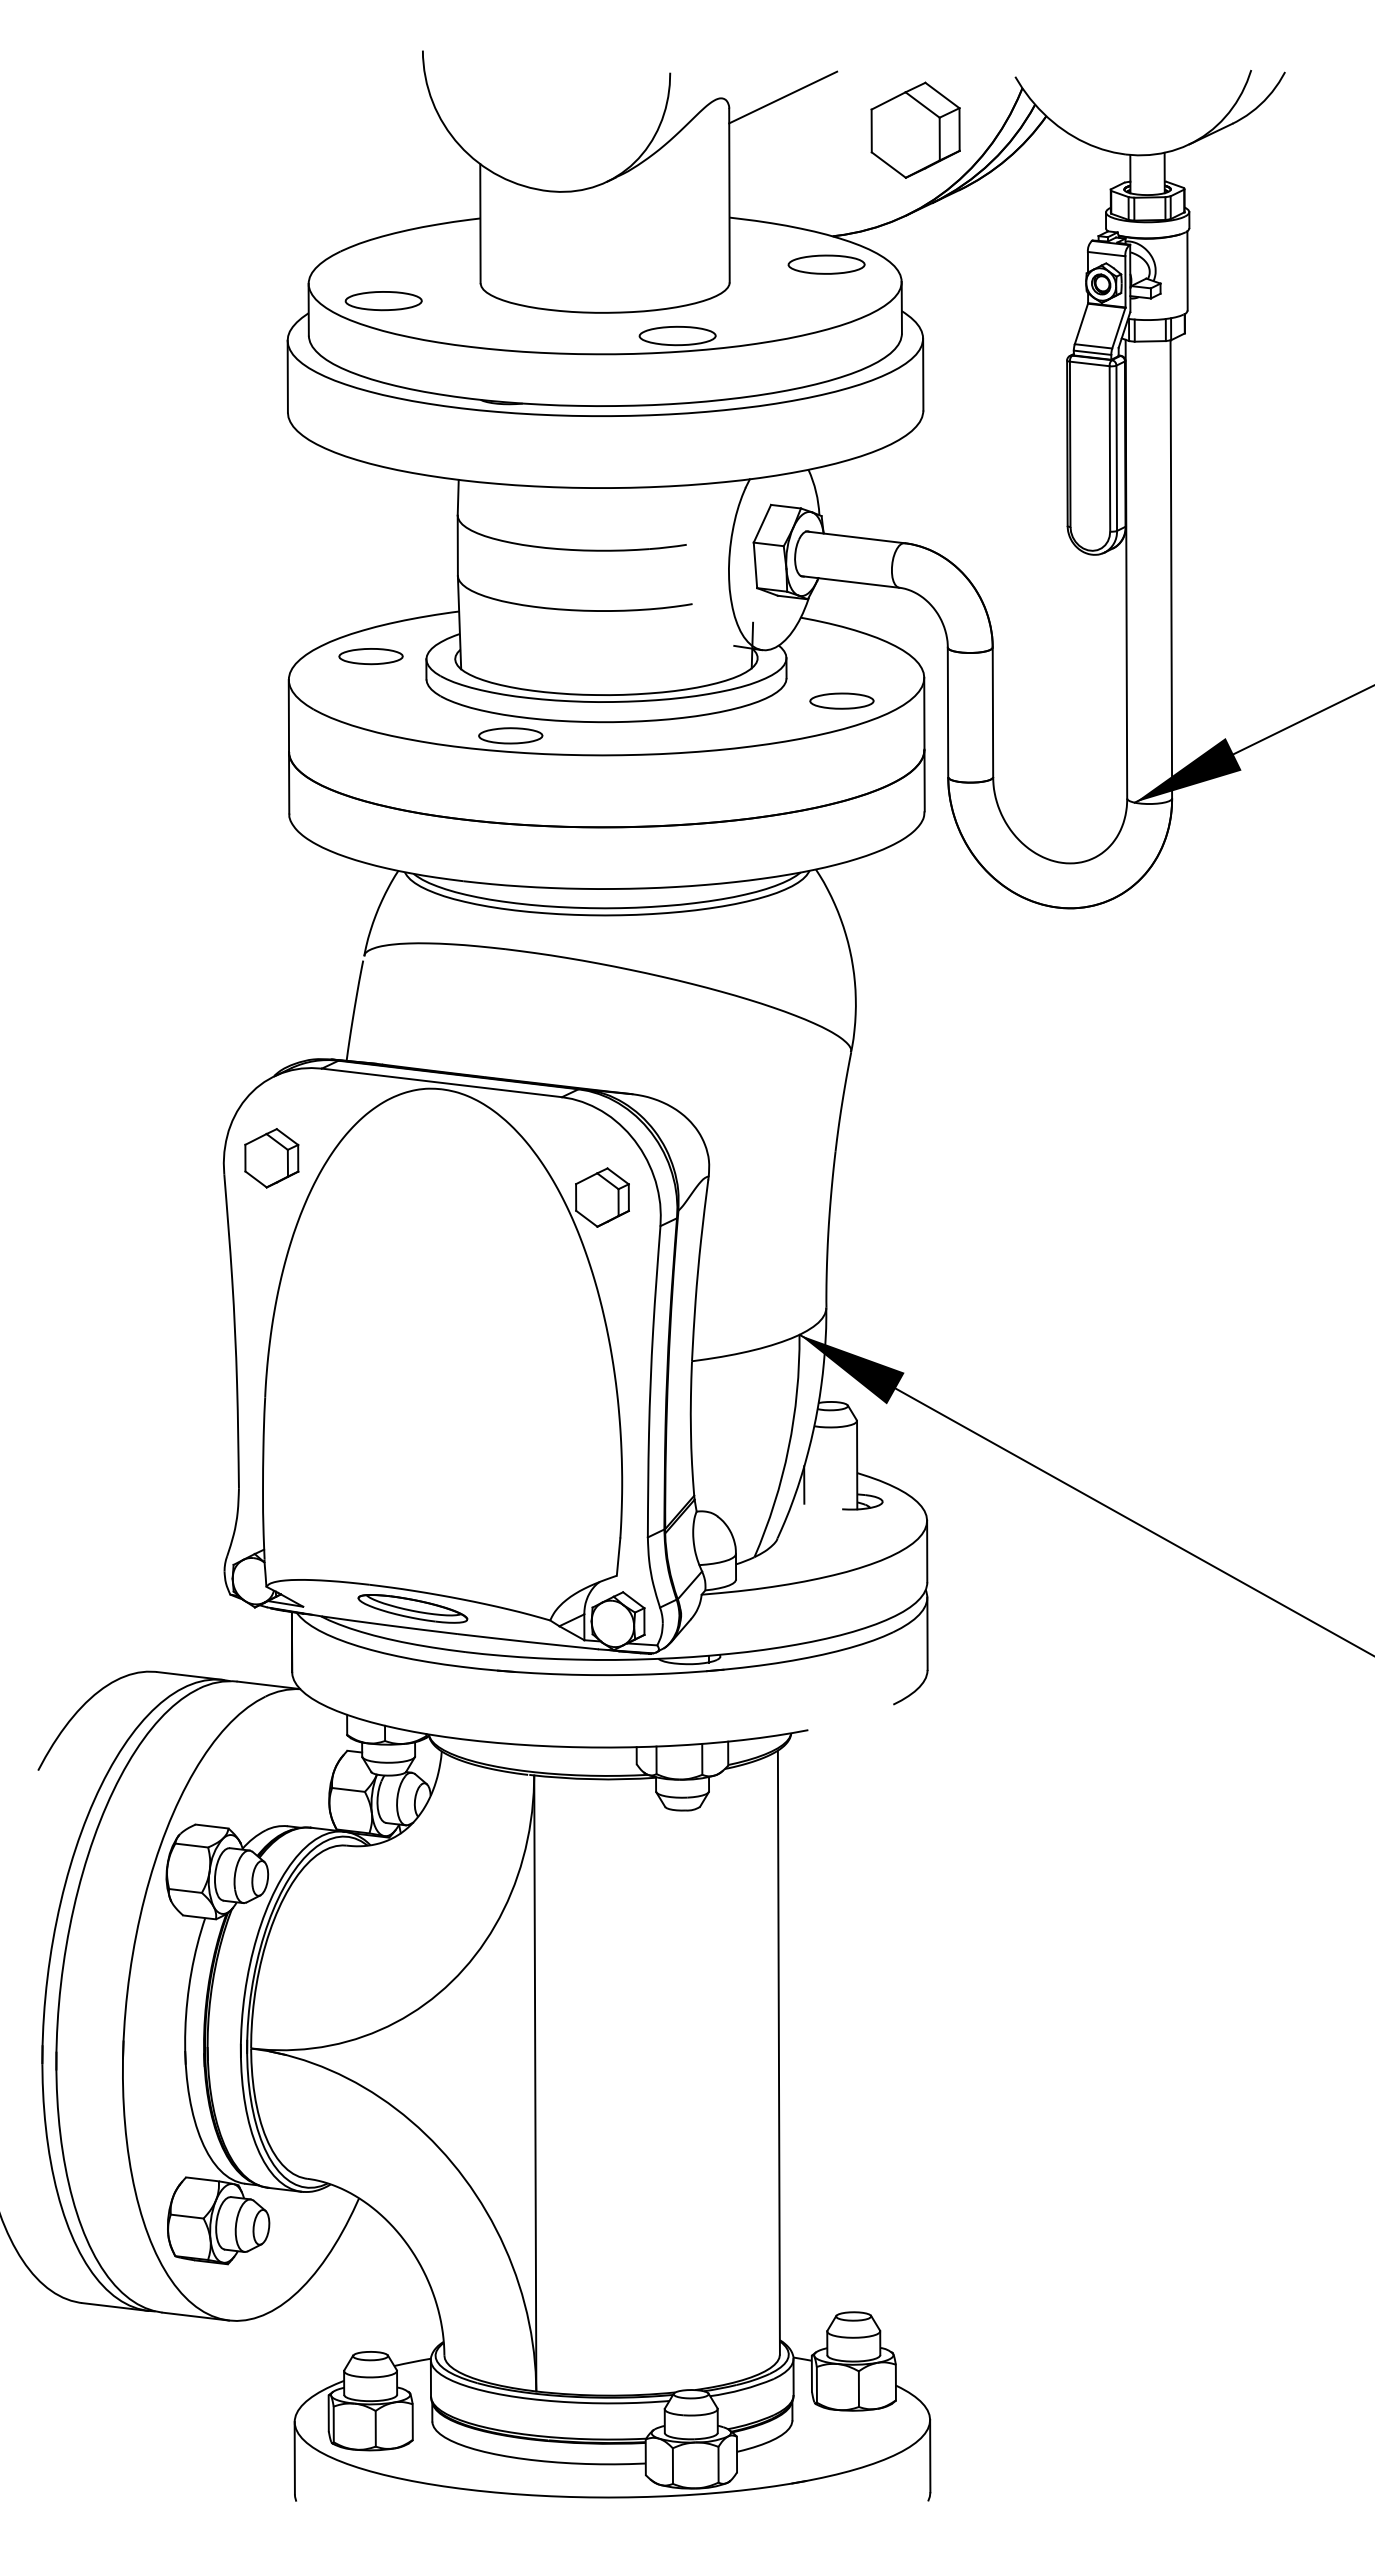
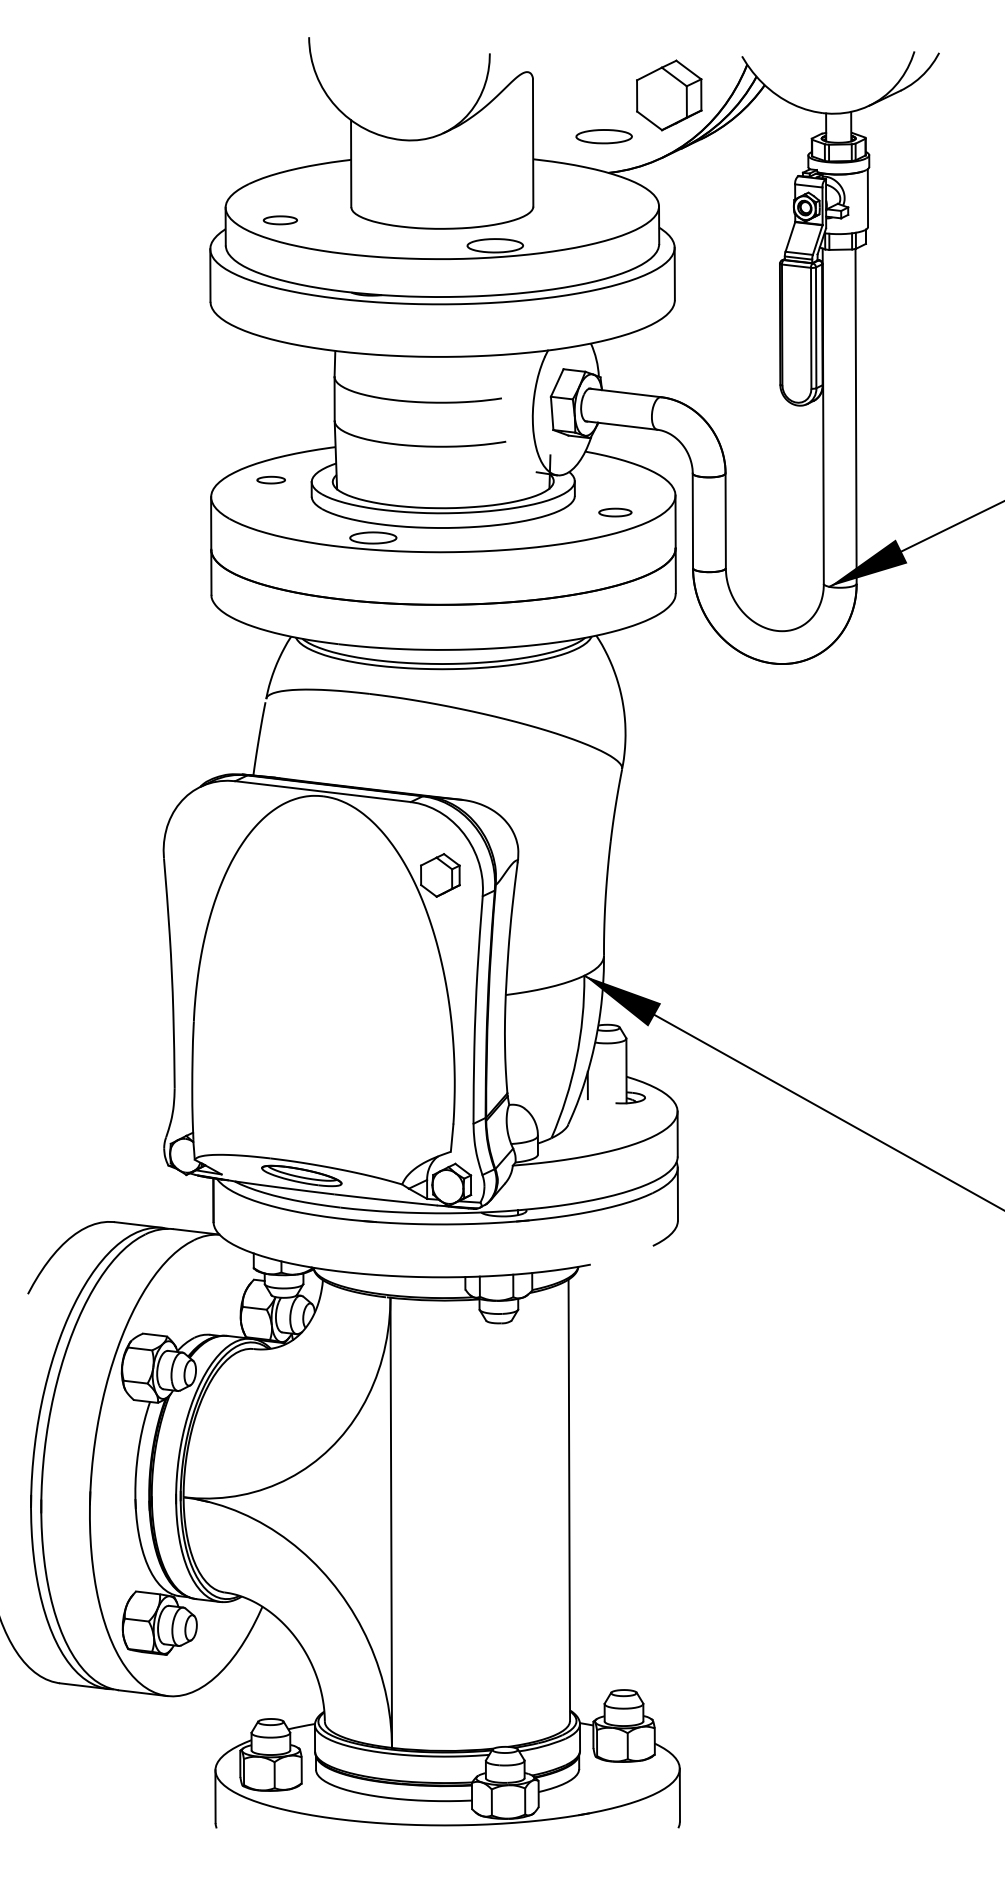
line: (783, 97) -> (572, 71), removed
part: (826, 264) -> (604, 136), moved
part: (383, 301) -> (280, 220), size x0.6
part: (370, 656) -> (270, 479), size x0.6
part: (841, 700) -> (615, 512), size x0.7
part: (271, 1158) -> (198, 846), removed

